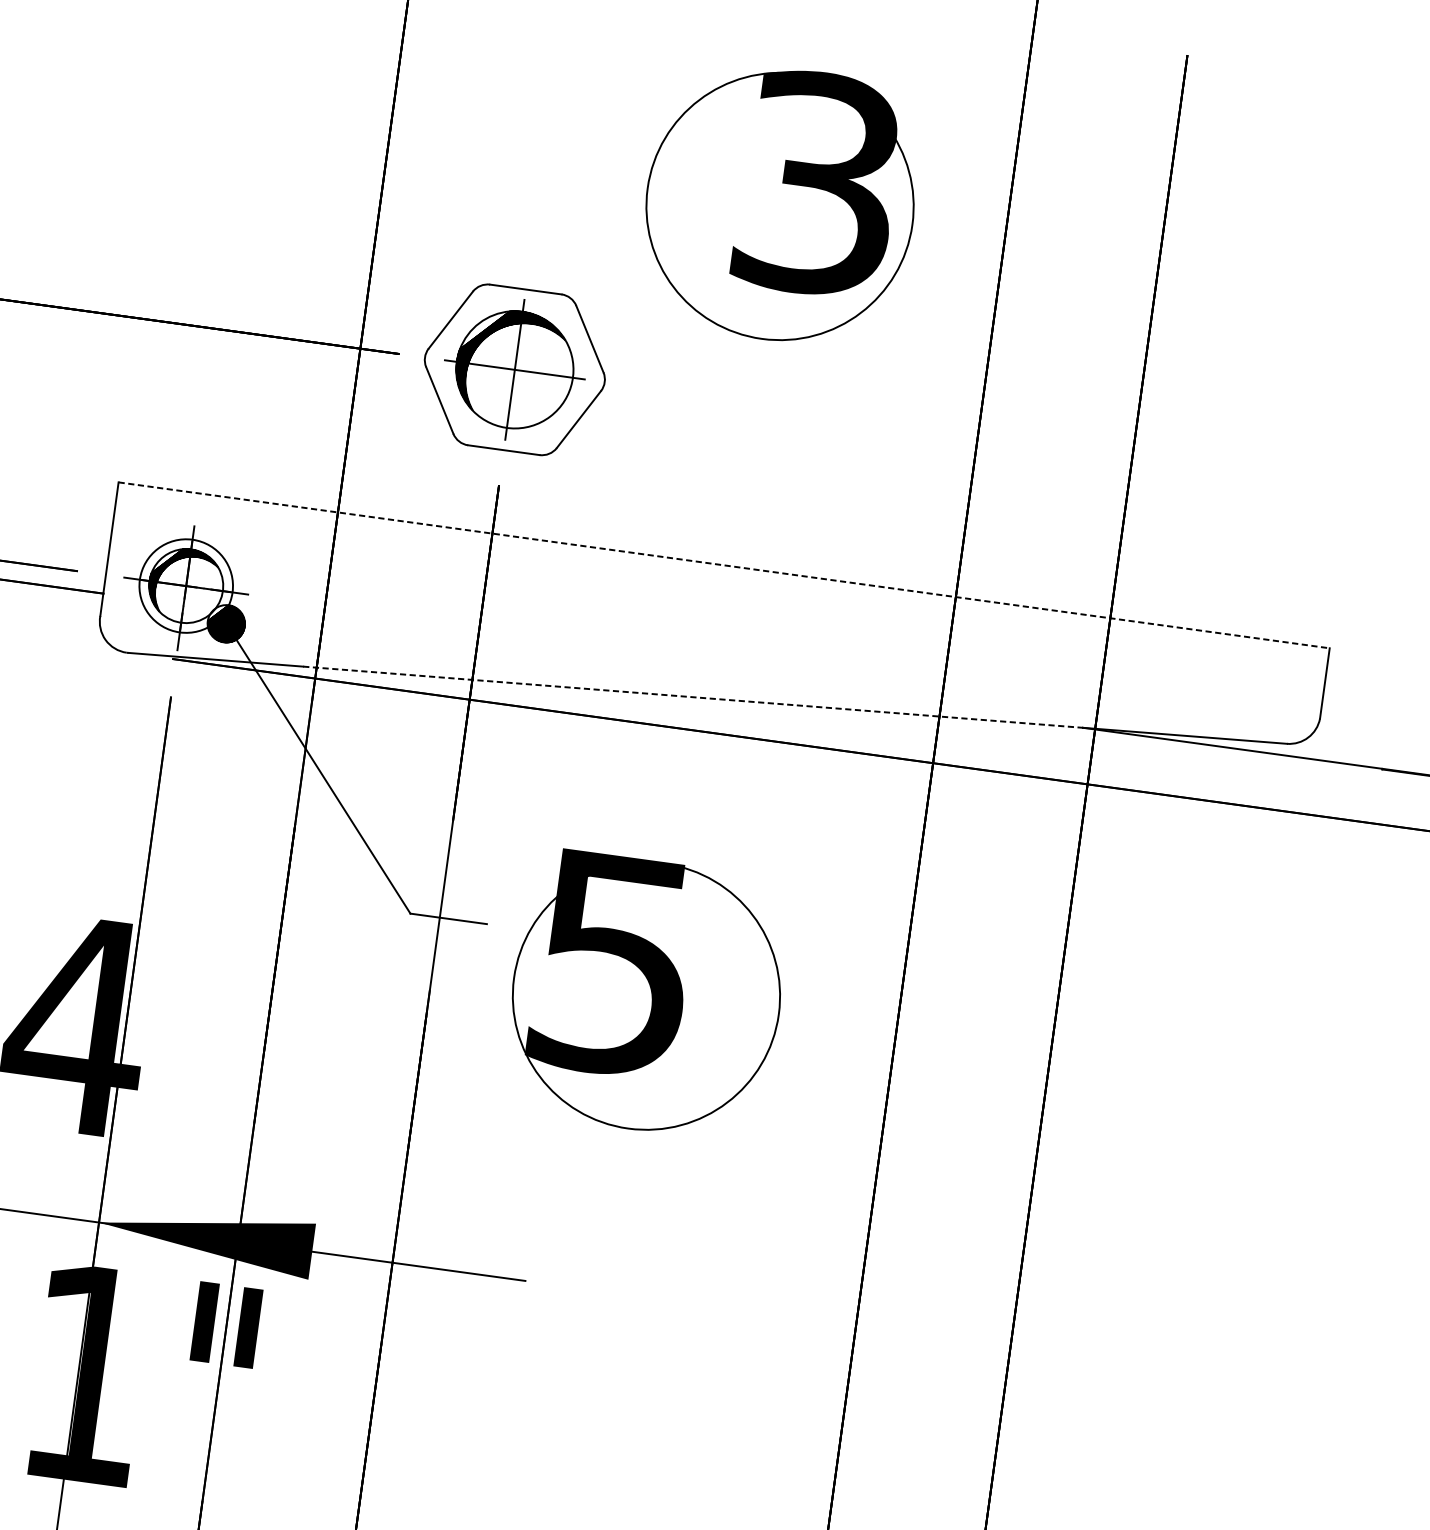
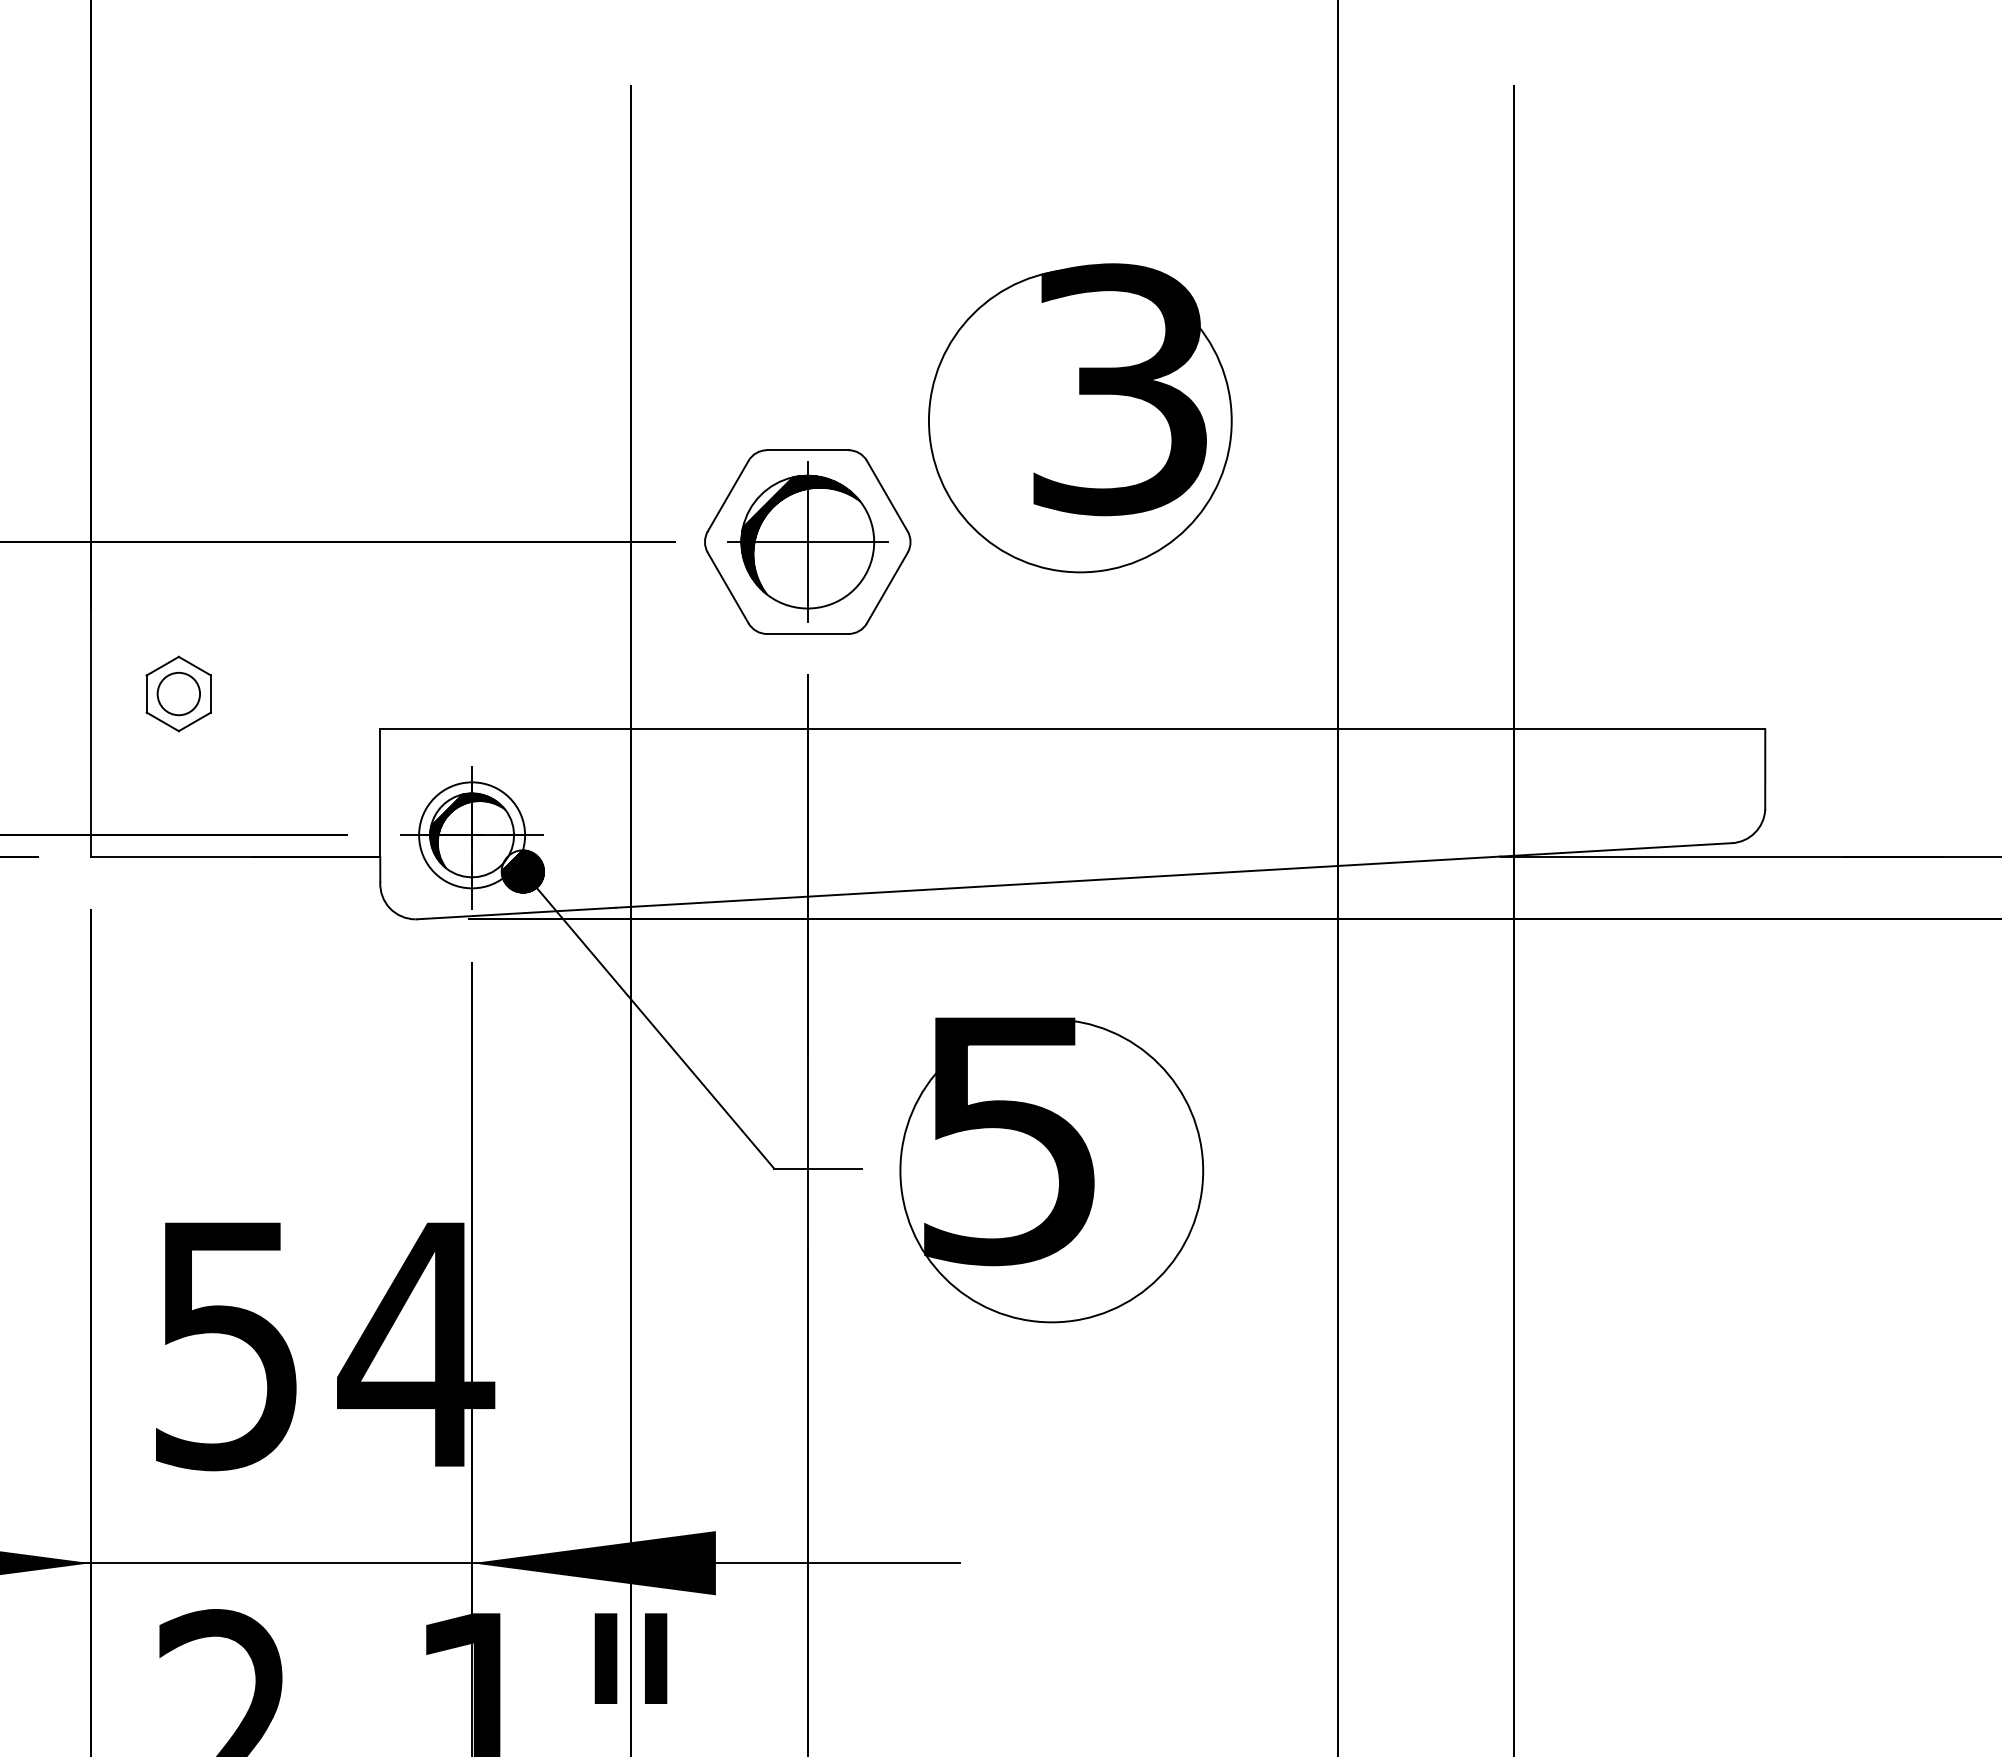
part: (780, 204) -> (1080, 418), moved
line: (723, 565) -> (1072, 729), dashed -> solid
line: (693, 697) -> (1058, 882), dashed -> solid
part: (646, 995) -> (1051, 1170), moved

